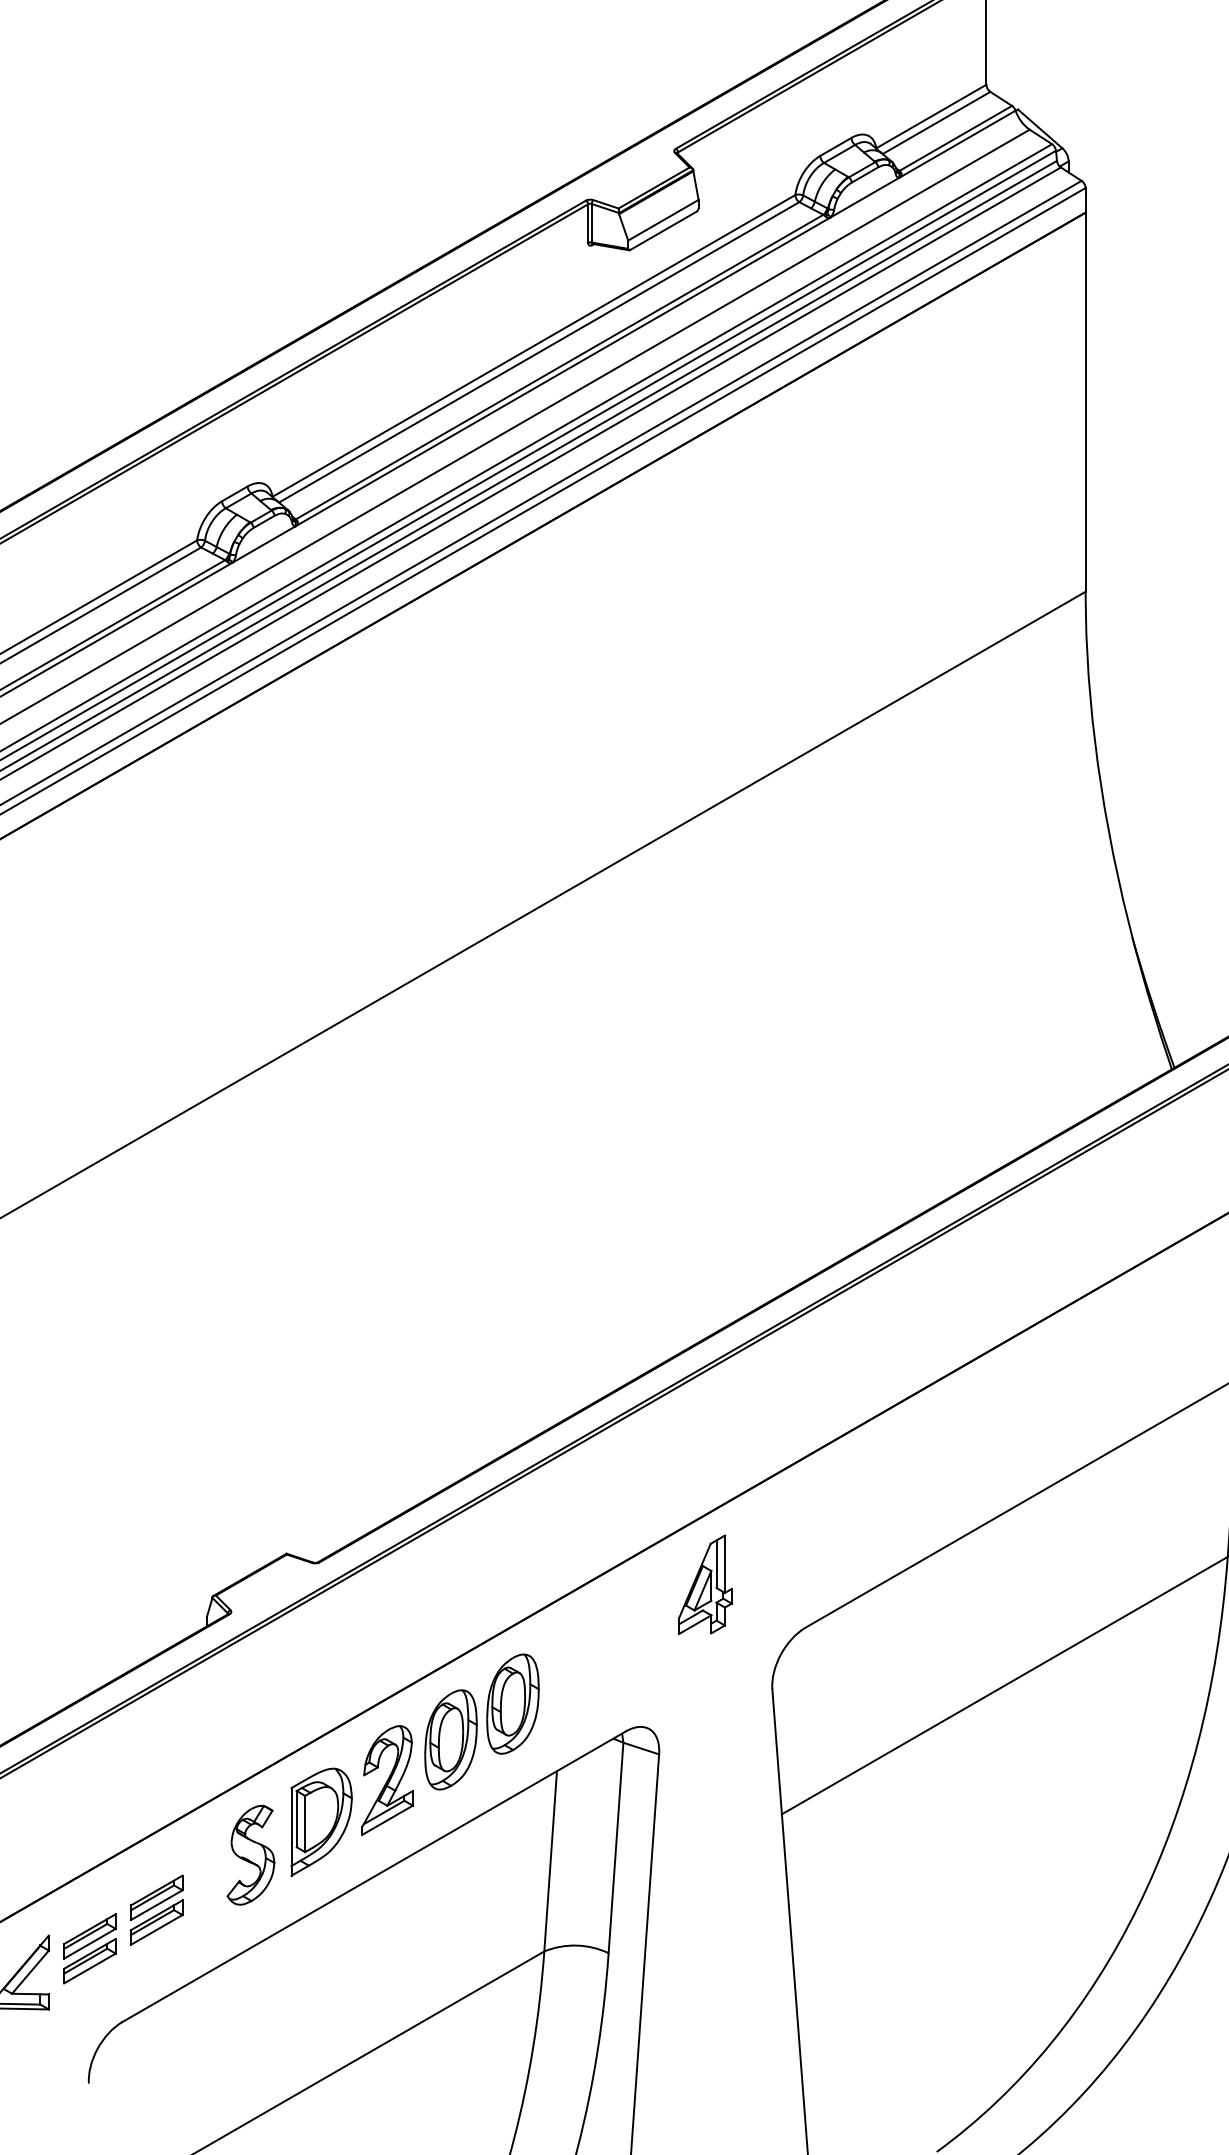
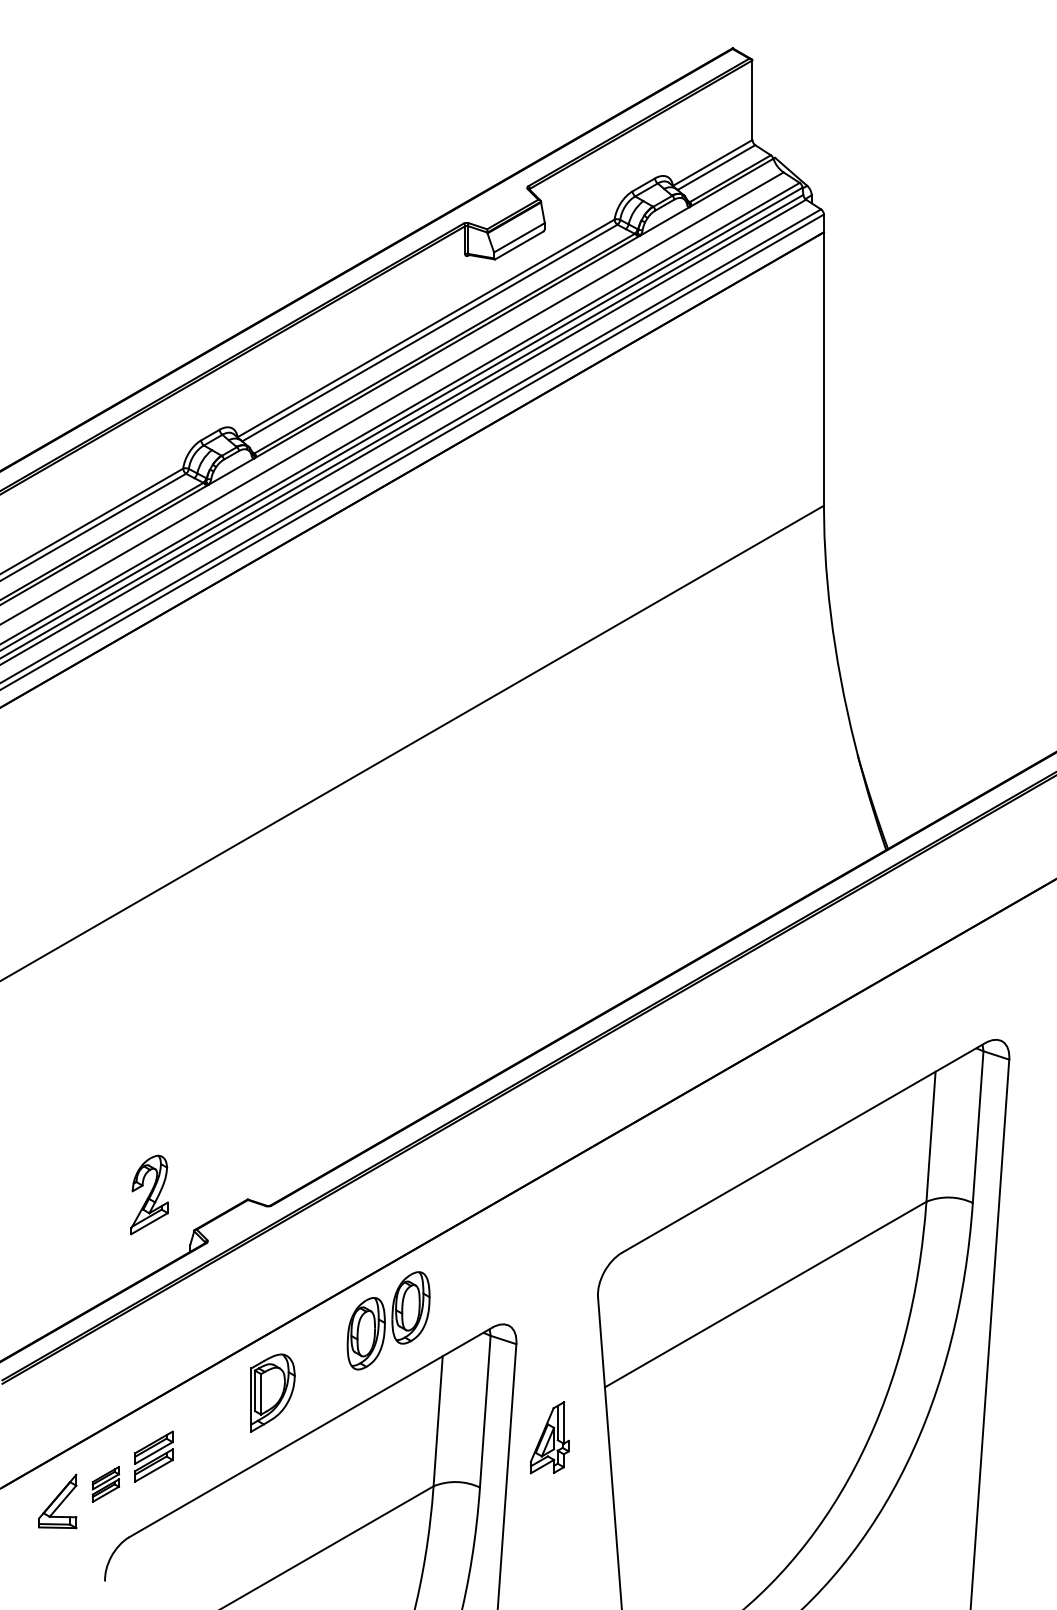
part: (705, 1584) -> (549, 1437), moved
part: (387, 1779) -> (149, 1194), moved
part: (250, 1854) -> (221, 1416), removed
part: (89, 1948) -> (105, 1484), size x0.7

